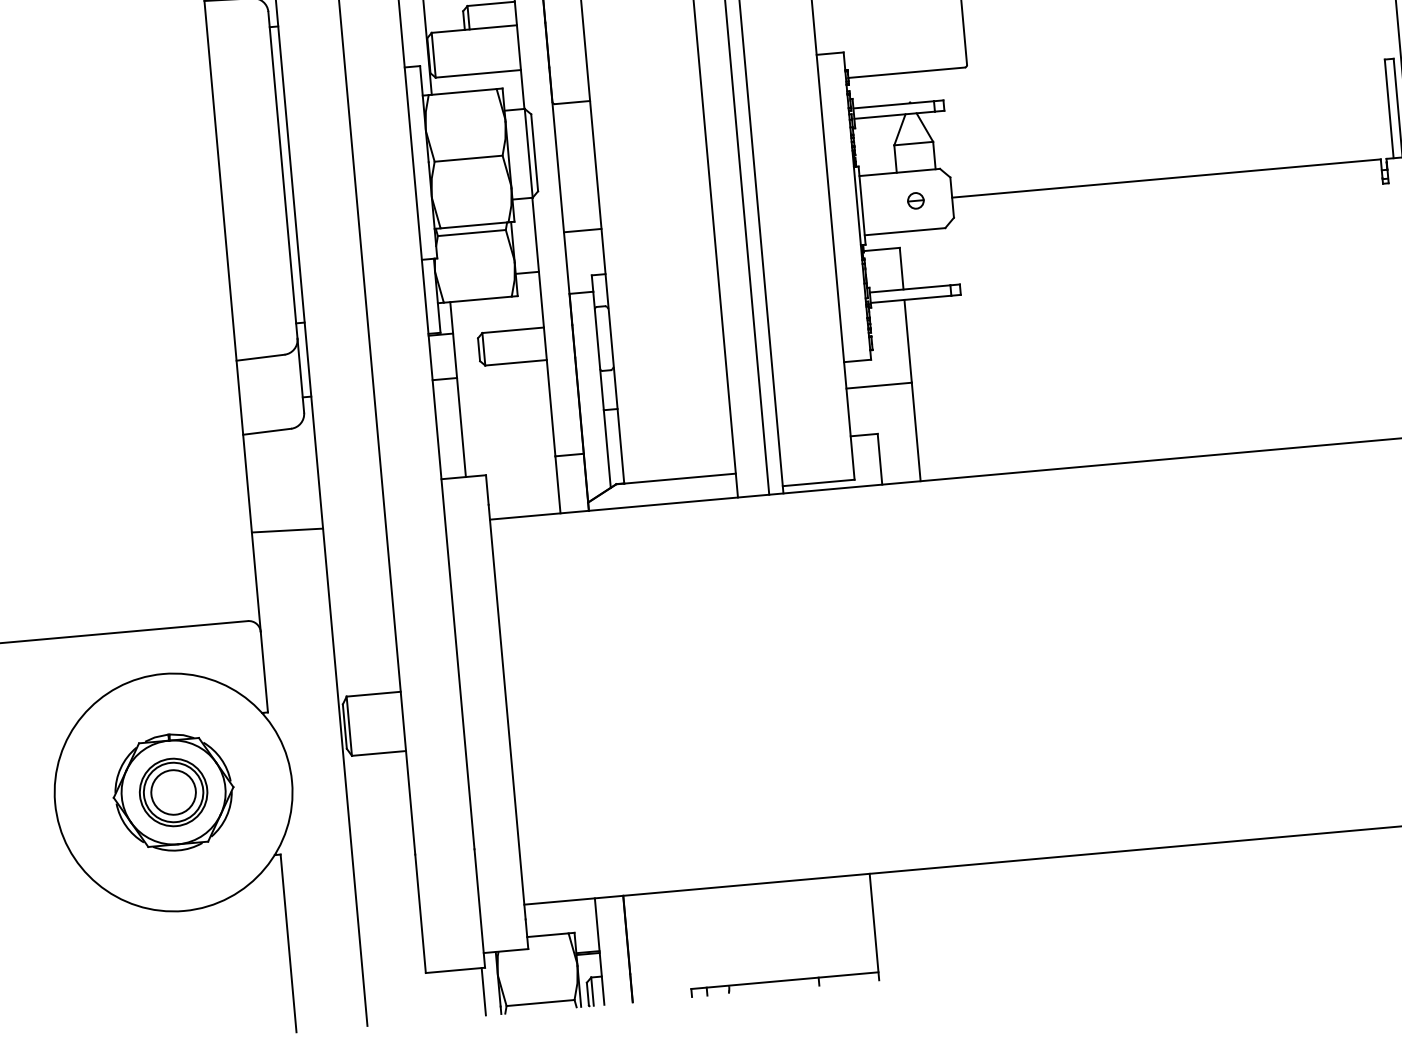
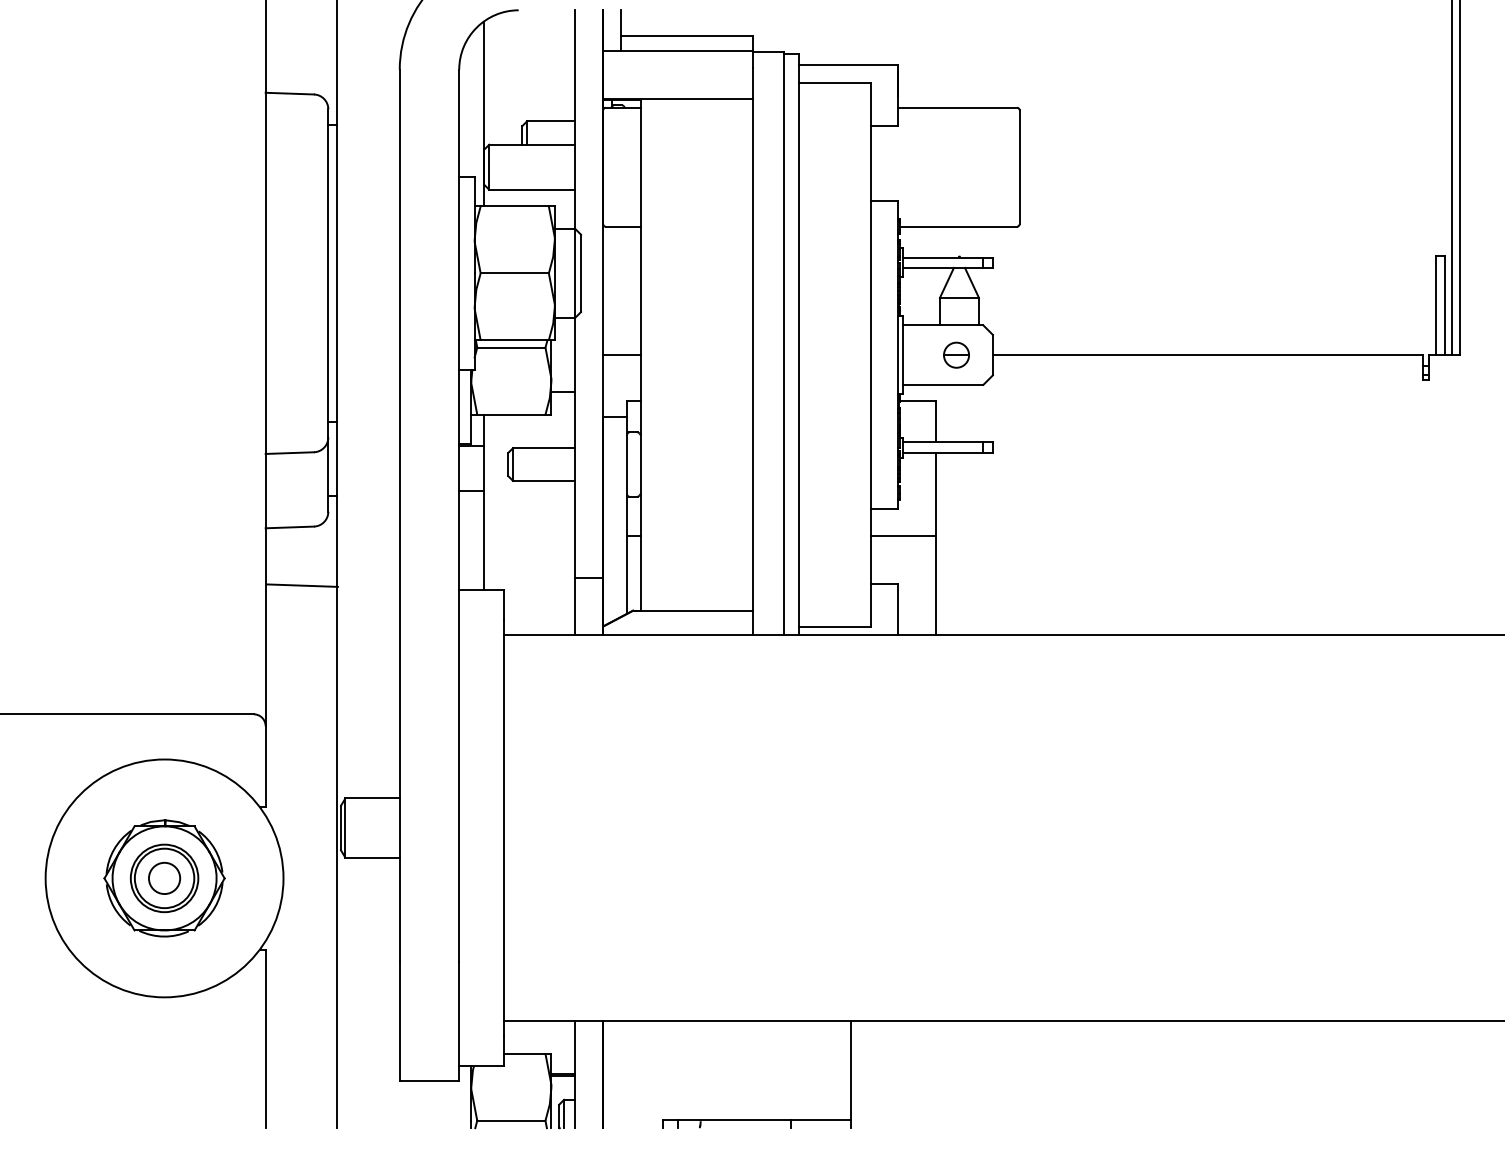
part: (915, 200) -> (956, 354), size x1.6
line: (286, 530) -> (301, 585), moved
circle: (173, 792) -> (164, 878), size x0.7
line: (483, 991) -> (455, 1104), removed

